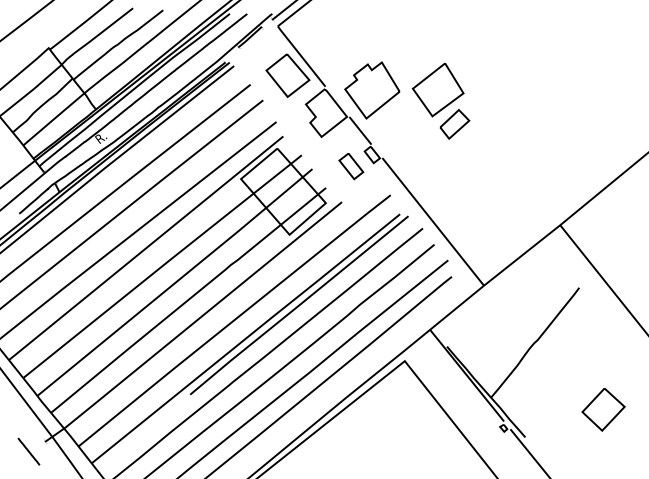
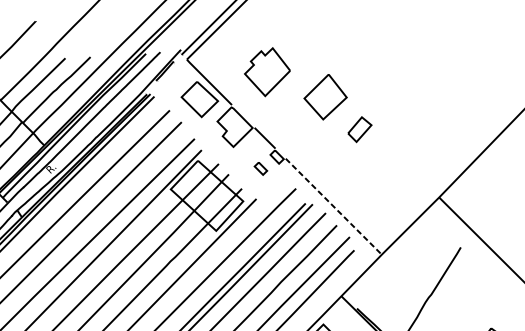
part: (372, 90) -> (267, 72), moved
part: (454, 124) -> (359, 129), moved
part: (351, 166) -> (261, 168), size x0.6
line: (433, 222) -> (334, 207), solid -> dashed

